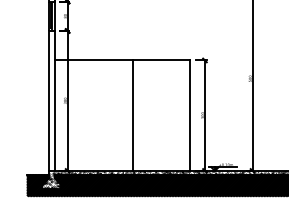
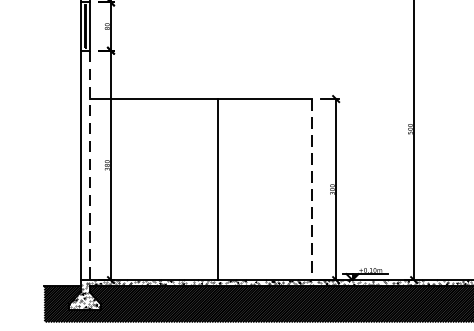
line: (54, 100) -> (89, 164), solid -> dashed
line: (190, 116) -> (312, 190), solid -> dashed

